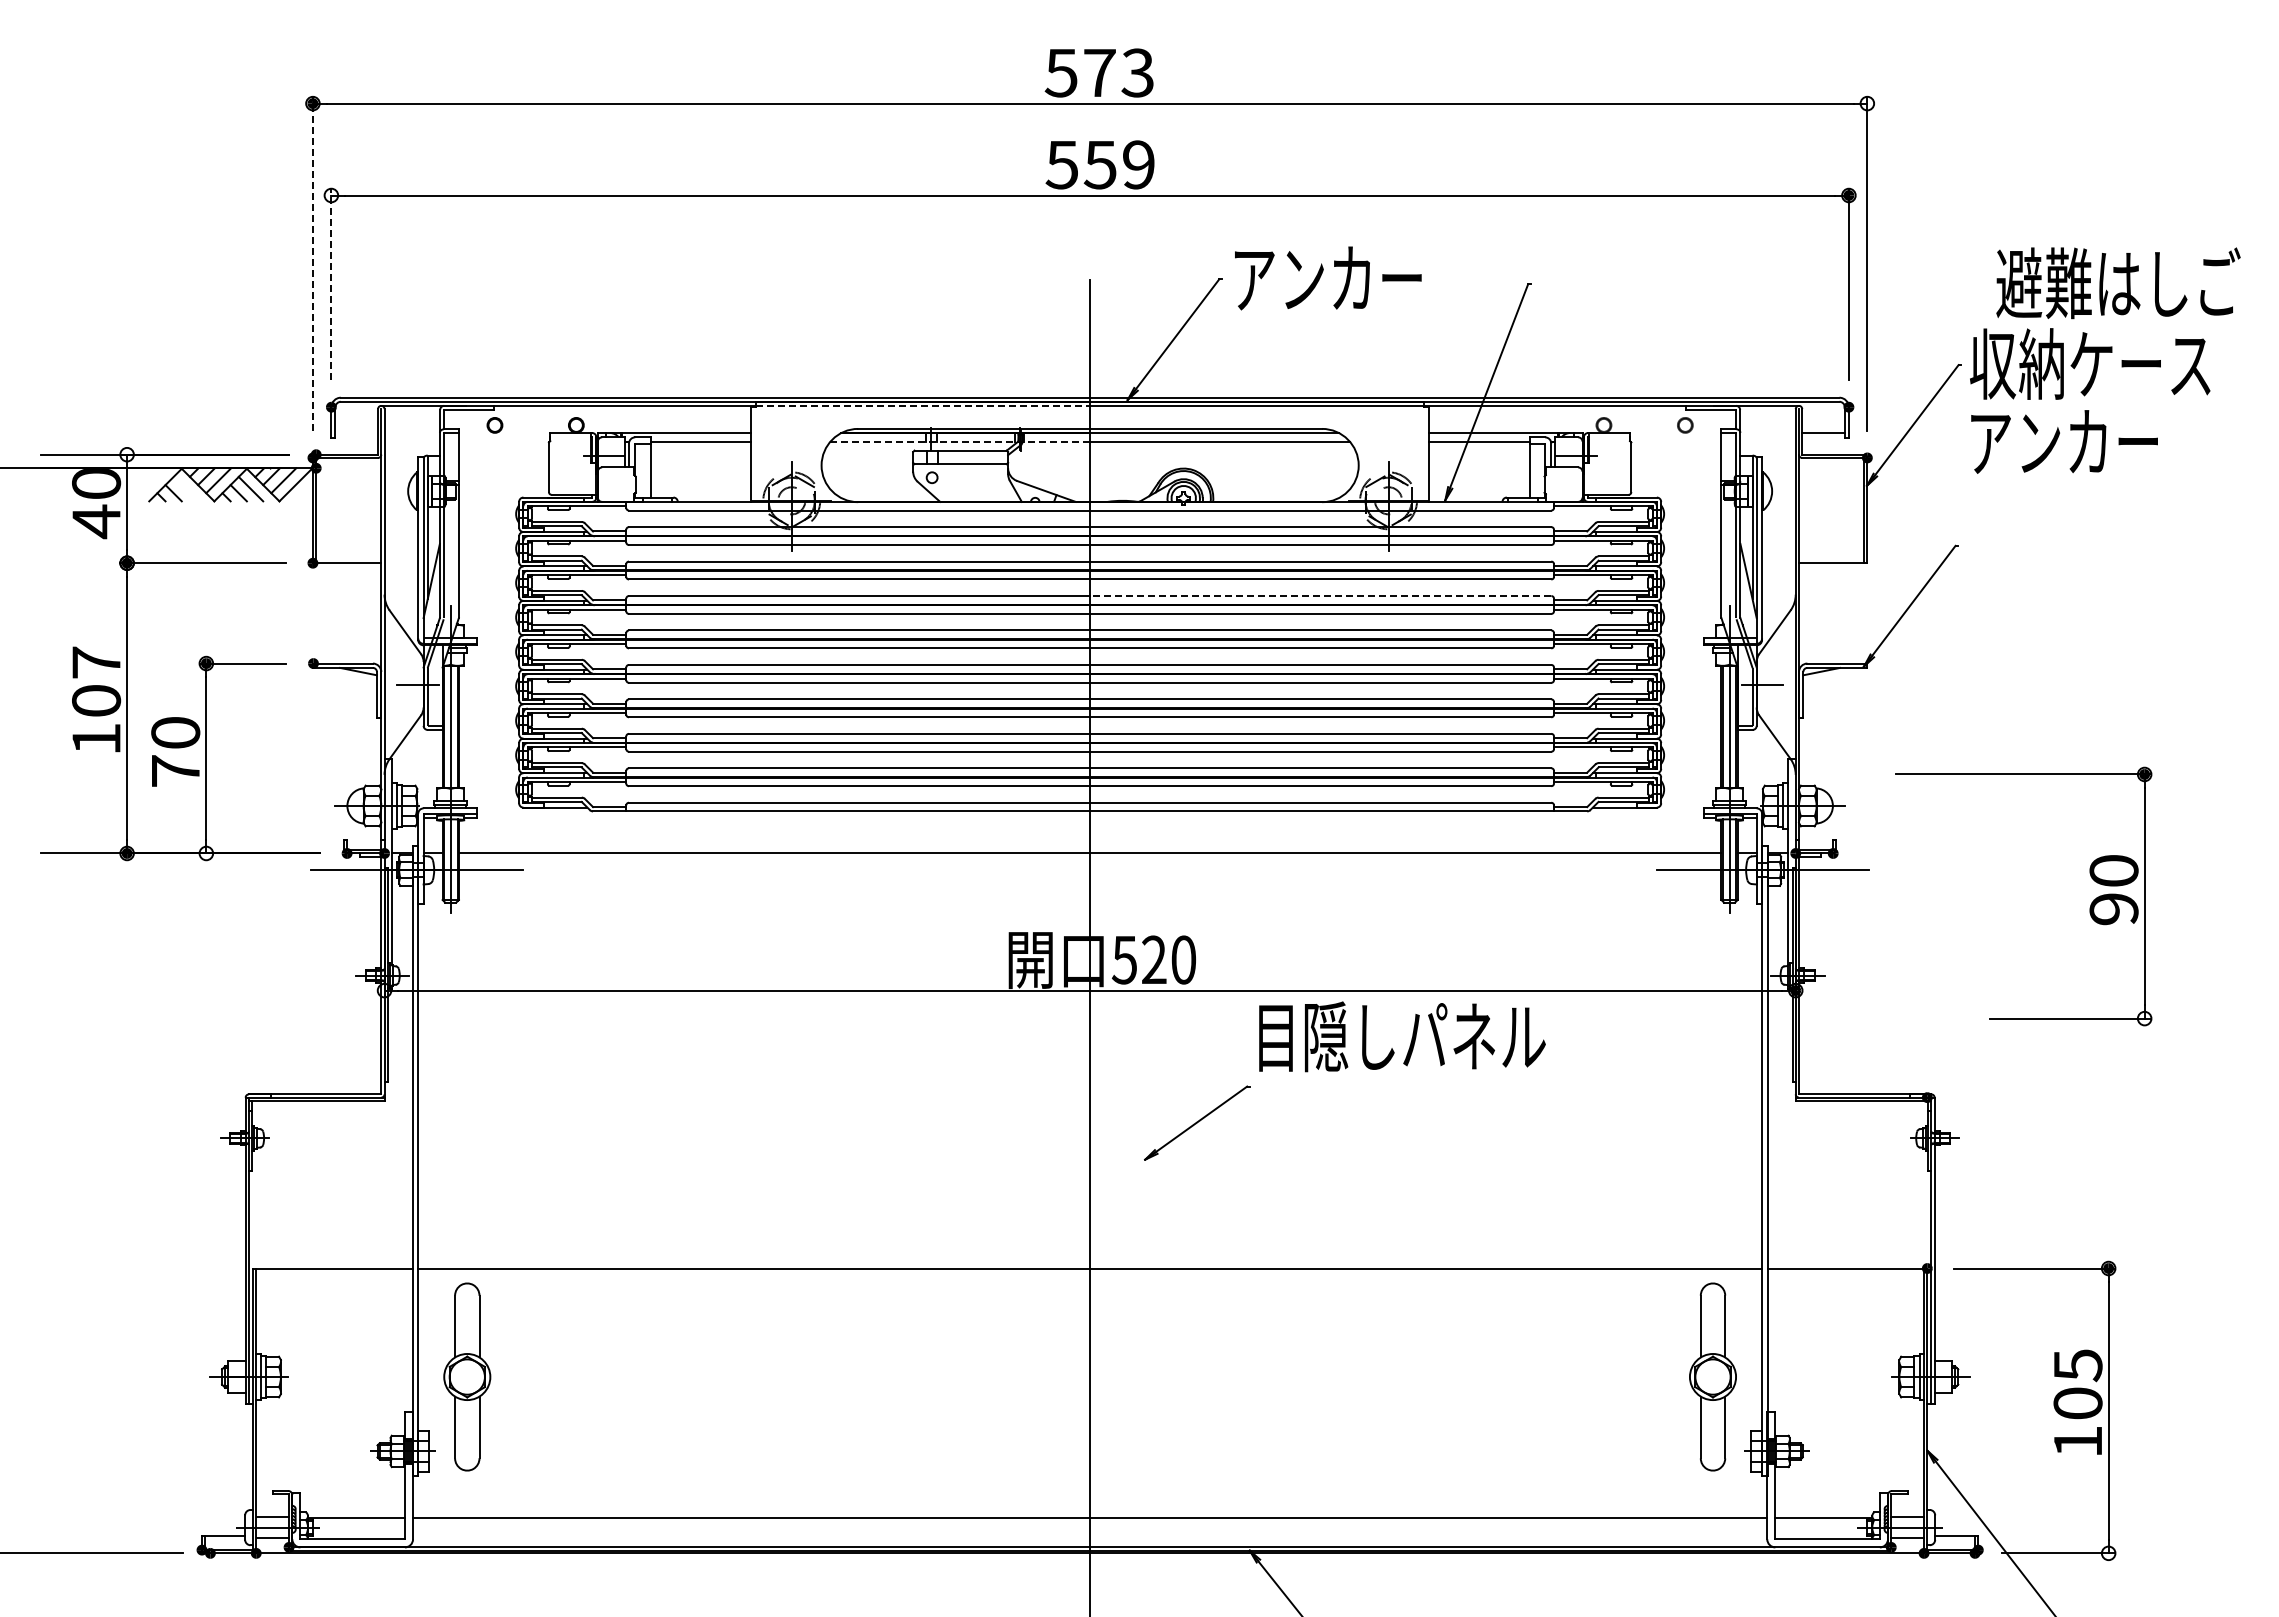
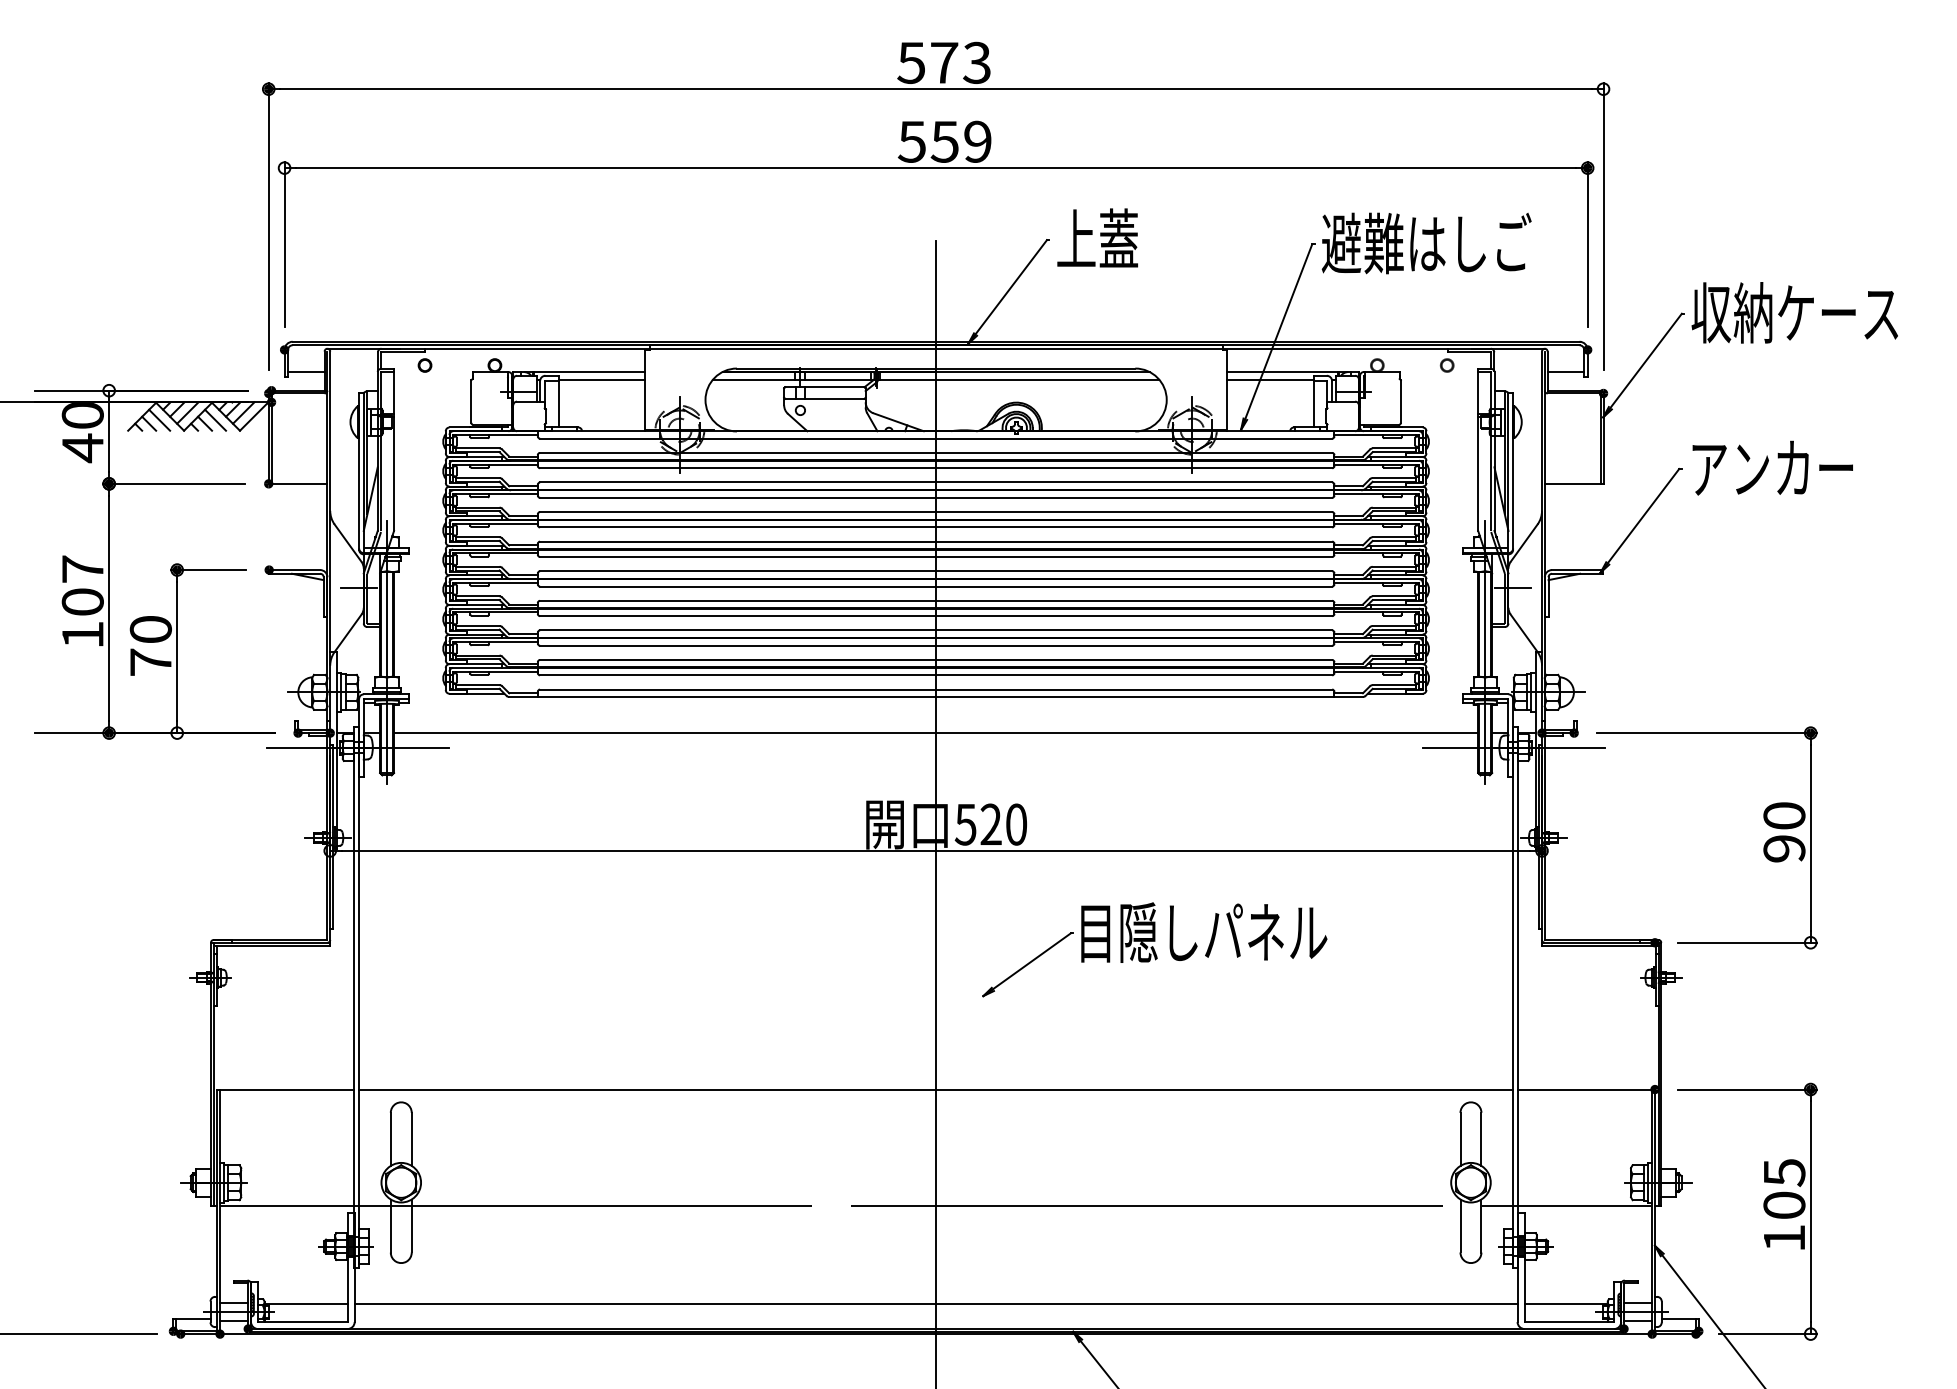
line: (312, 263) -> (268, 226), dashed -> solid
text: (1326, 276) -> (1139, 237), アンカー -> 上蓋
text: (2118, 283) -> (1426, 243), moved
line: (331, 284) -> (284, 244), dashed -> solid
line: (923, 406) -> (793, 349), dashed -> solid
line: (356, 432) -> (306, 371), added
line: (960, 441) -> (824, 379), dashed -> solid
text: (2064, 441) -> (1772, 467), moved
line: (185, 488) -> (159, 419), added
line: (1320, 596) -> (1133, 512), dashed -> solid
part: (2089, 907) -> (1763, 847), moved
text: (1402, 1036) -> (1204, 932), moved
line: (1090, 1404) -> (936, 1206), added

